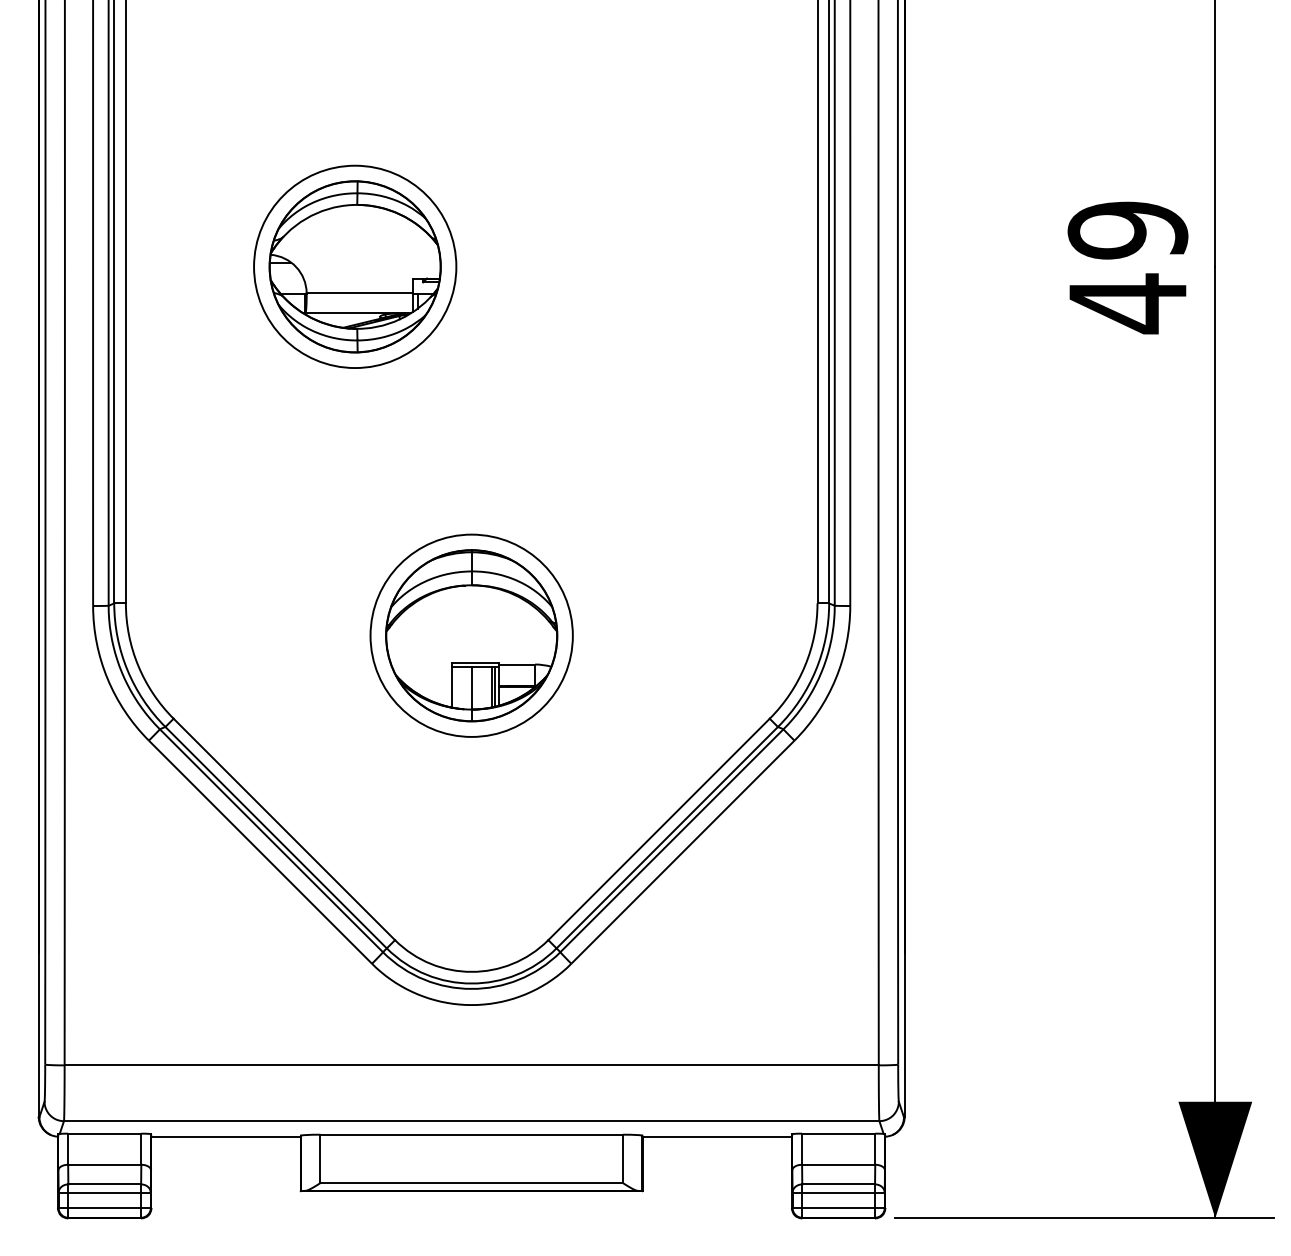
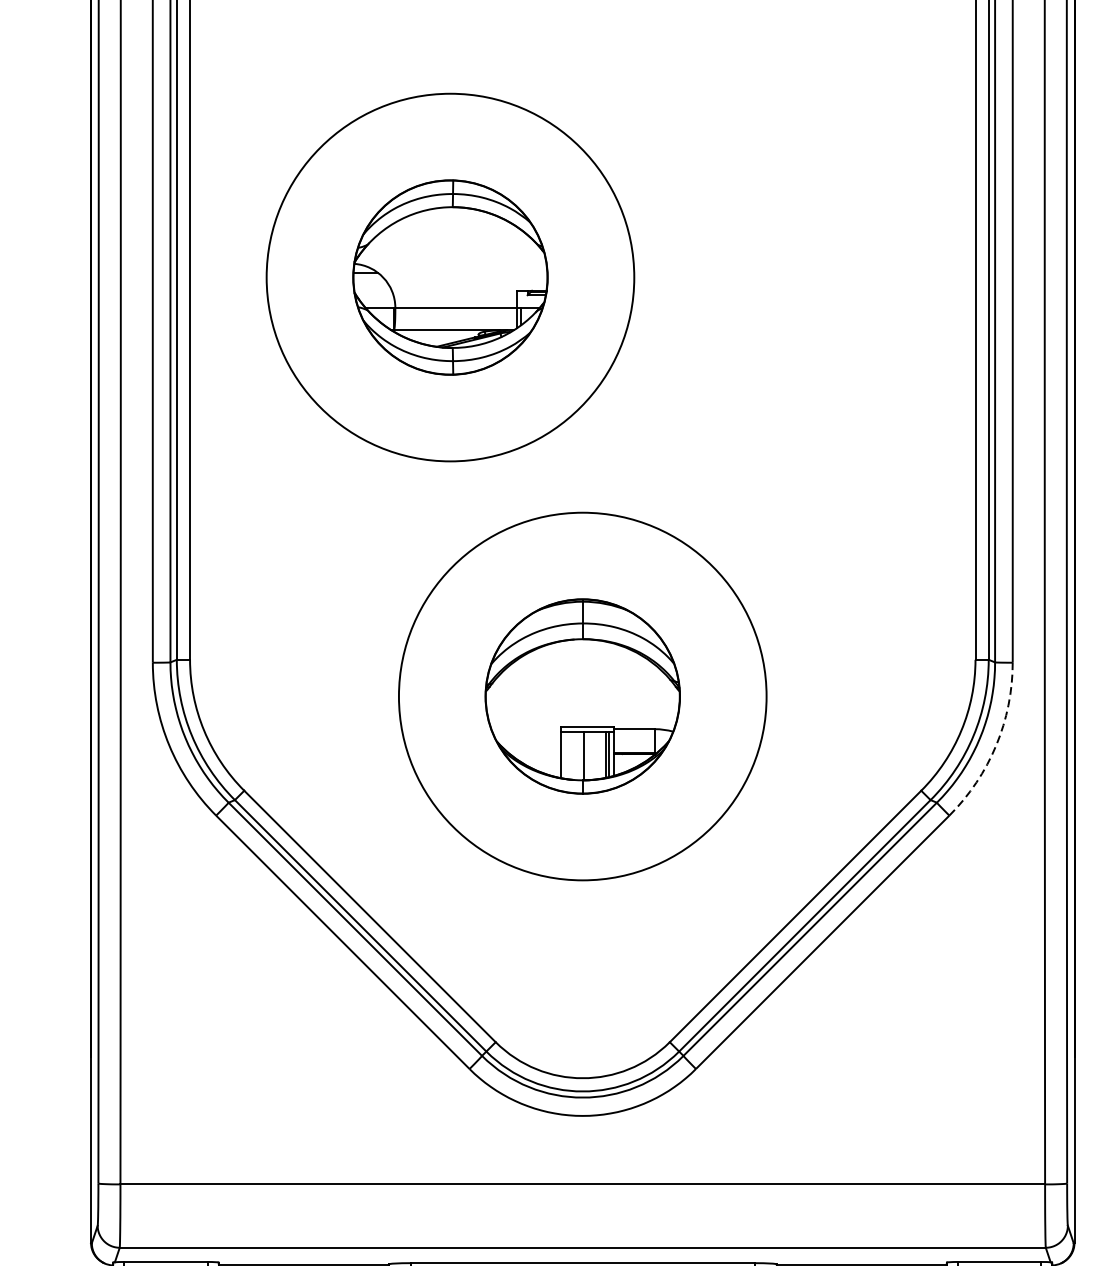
circle: (355, 266) -> (450, 277), size x1.6
circle: (471, 635) -> (582, 696), size x1.6
arc: (835, 678) -> (995, 745), solid -> dashed

